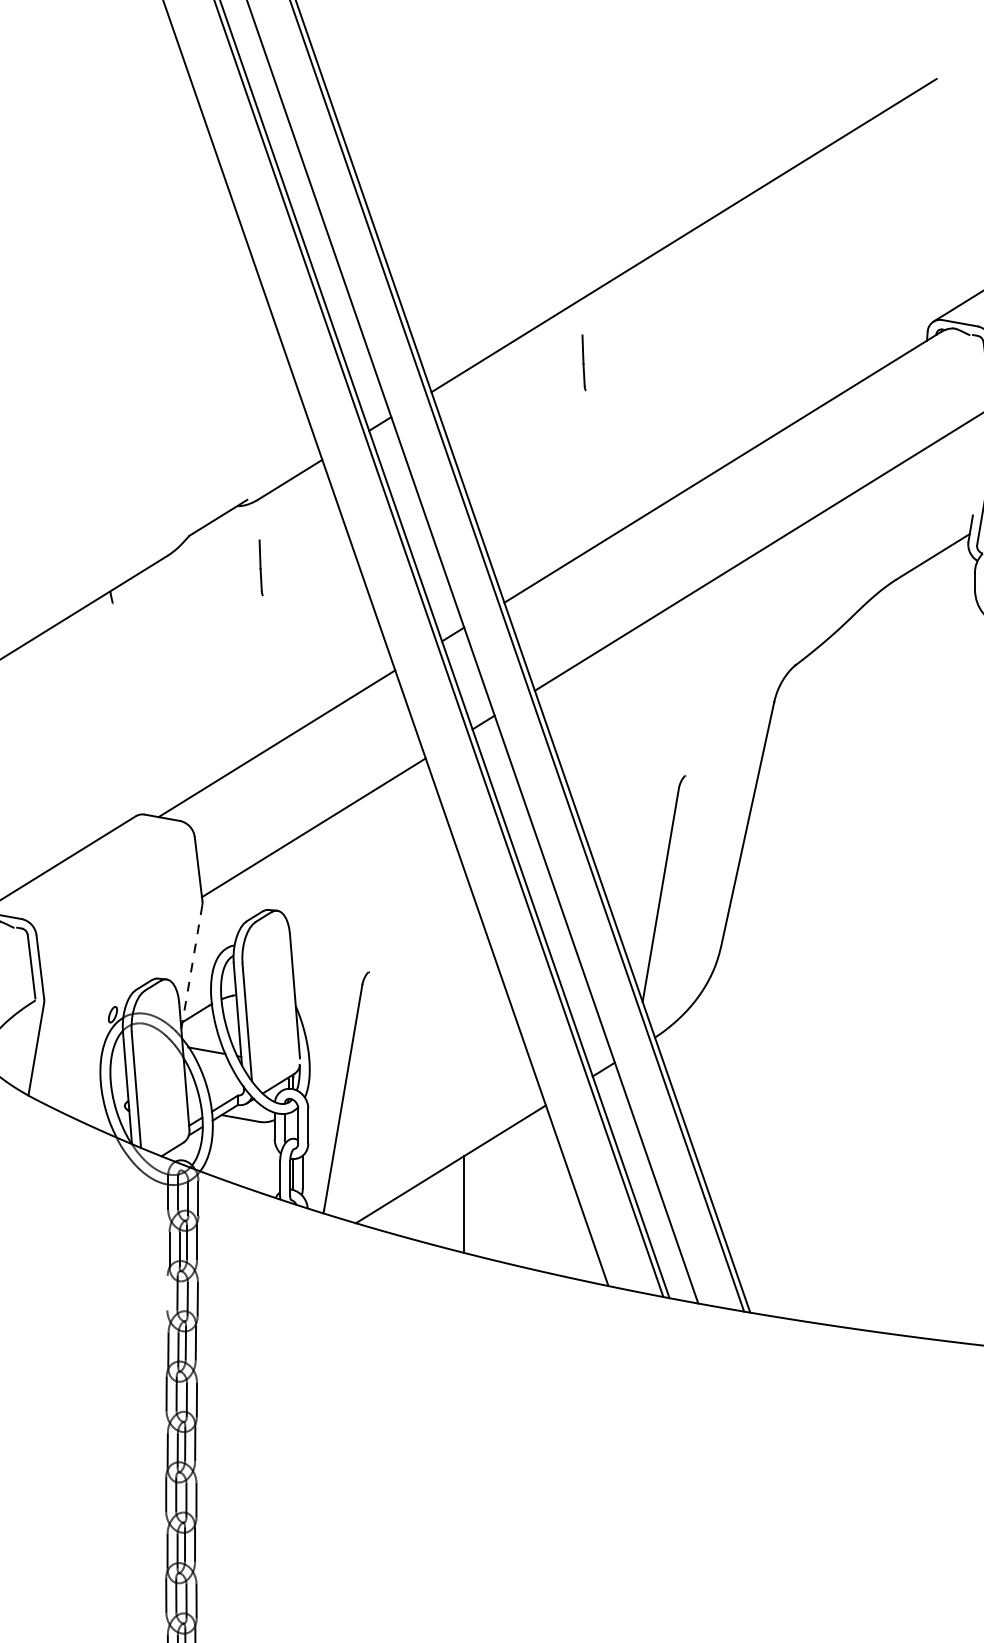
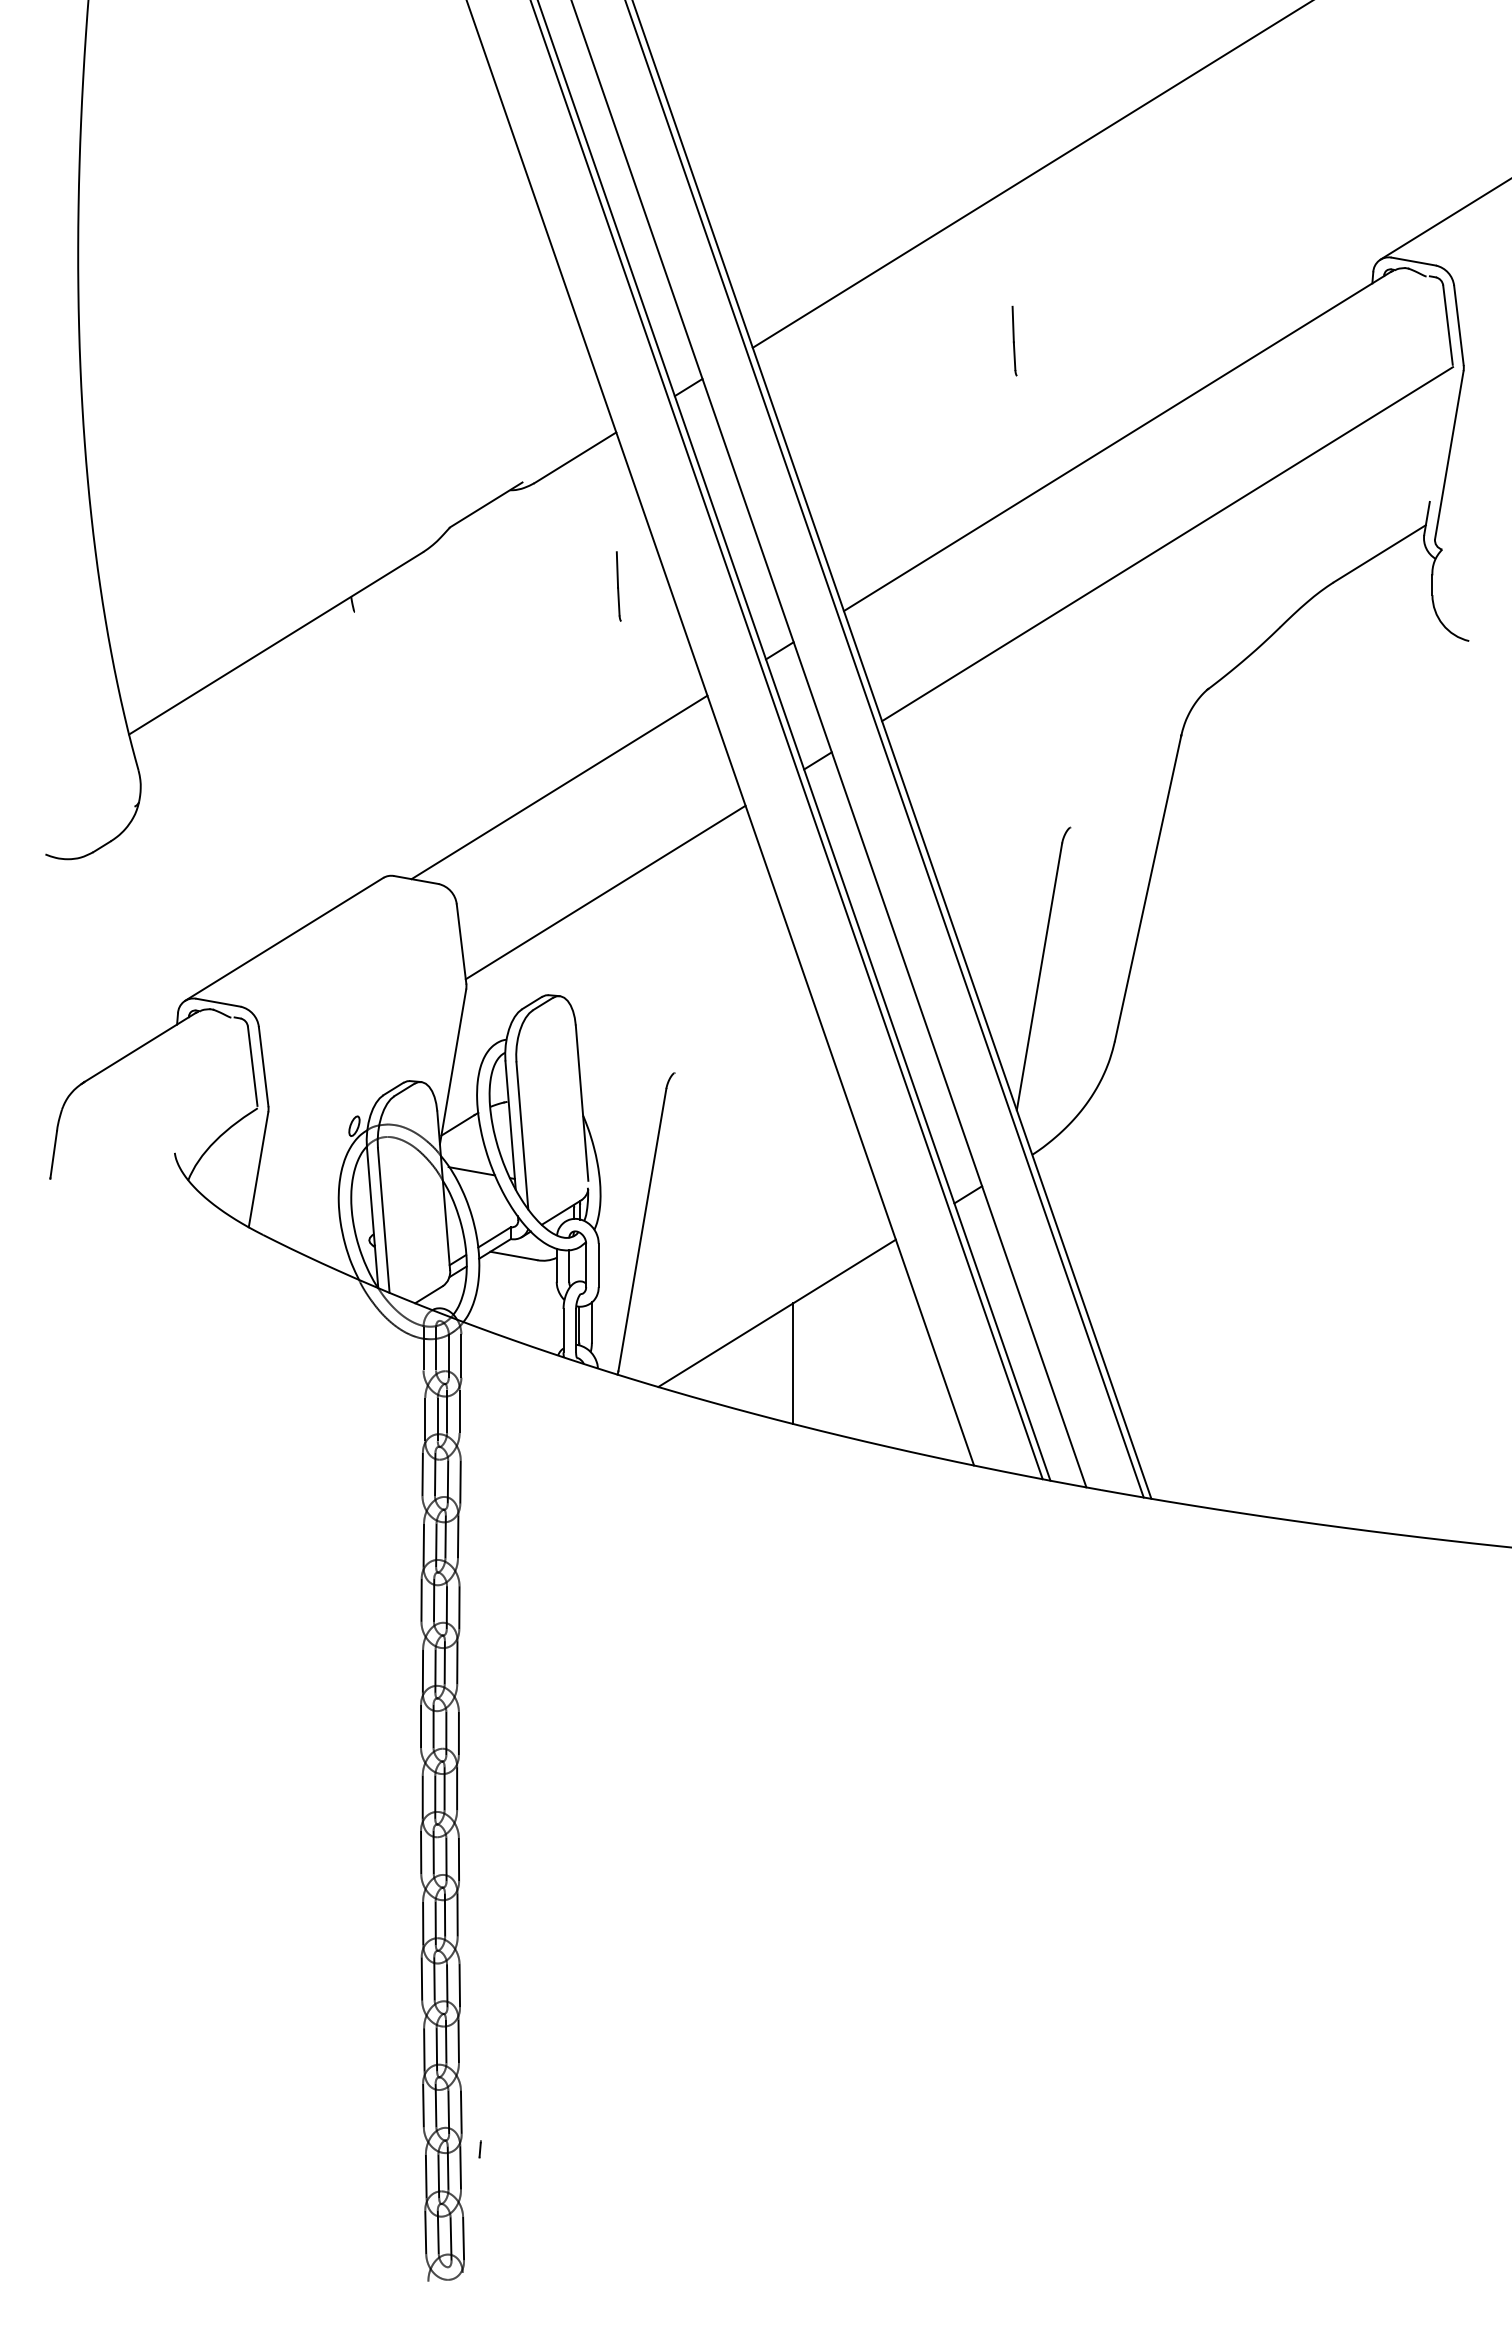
part: (584, 362) -> (1014, 340), moved
line: (260, 567) -> (618, 586), moved
line: (191, 967) -> (452, 1067), dashed -> solid
line: (167, 1292) -> (422, 1473), added

